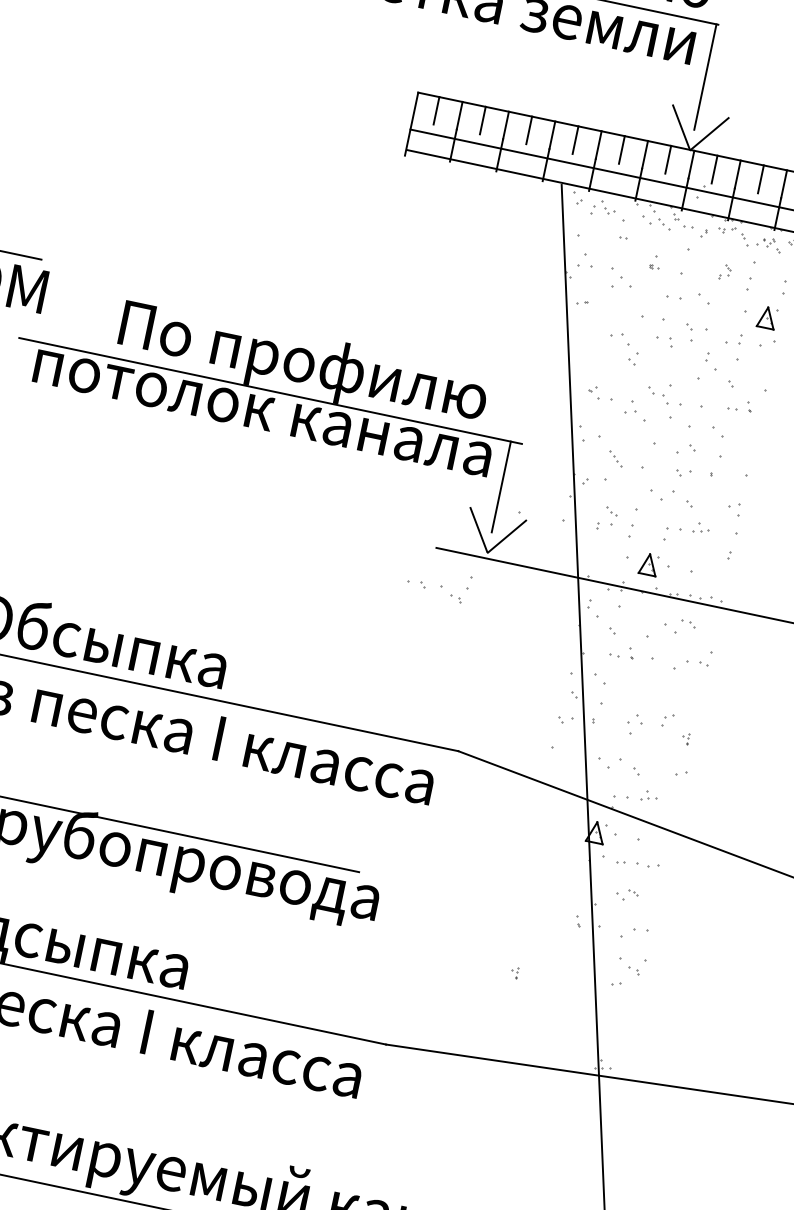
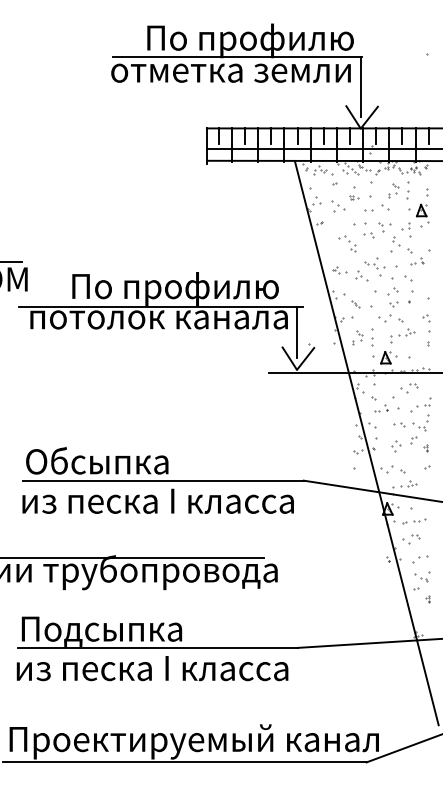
part: (654, 262) -> (354, 193), size x1.67
part: (724, 271) -> (393, 190), size x1.67
part: (439, 584) -> (411, 422), moved
part: (626, 895) -> (411, 539), size x1.43
part: (514, 973) -> (427, 599), moved

